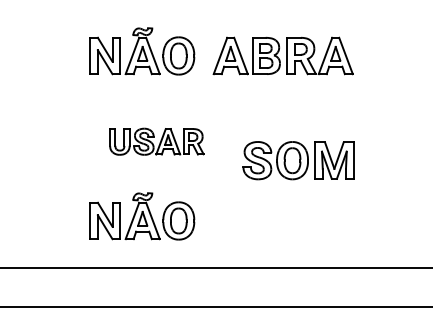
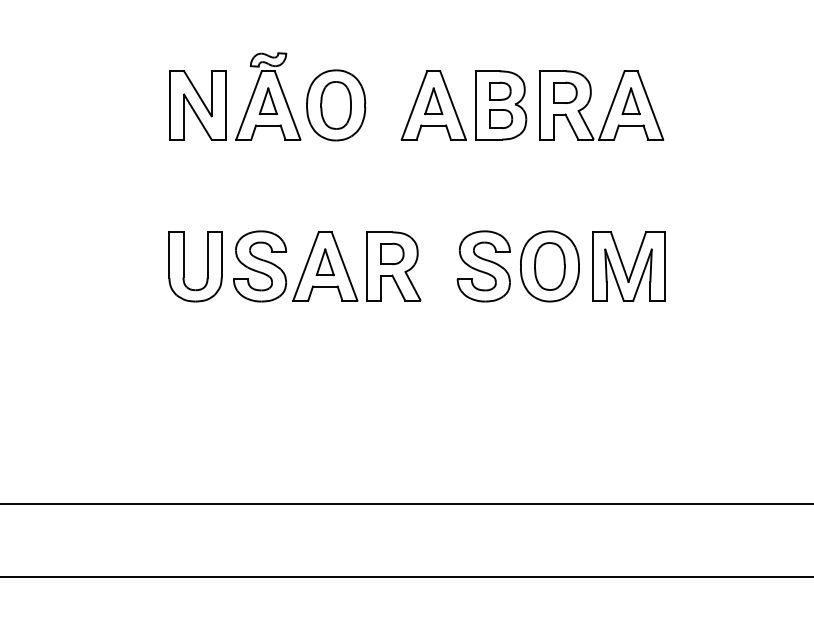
part: (156, 141) -> (294, 266), size x1.43
part: (298, 160) -> (561, 266), moved
part: (142, 216) -> (267, 407), removed

